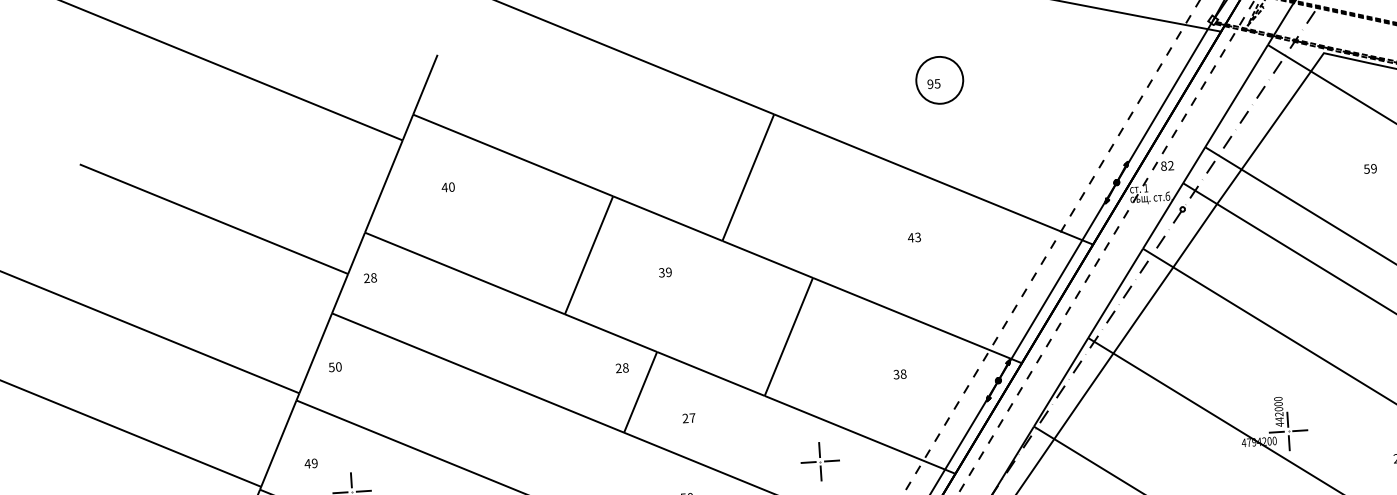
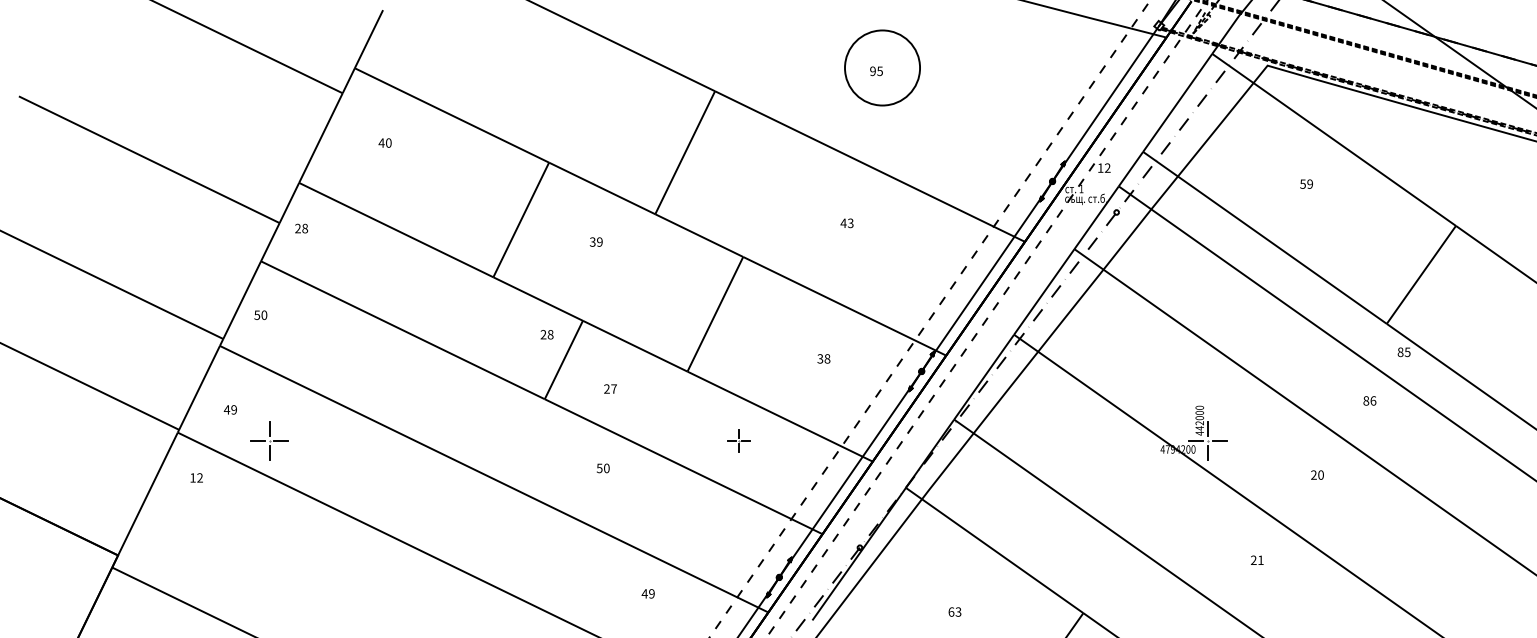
circle: (939, 79) -> (882, 67), size x1.6
text: (1163, 165) -> (1100, 167), 82 -> 12
part: (820, 461) -> (738, 440), size x0.6

